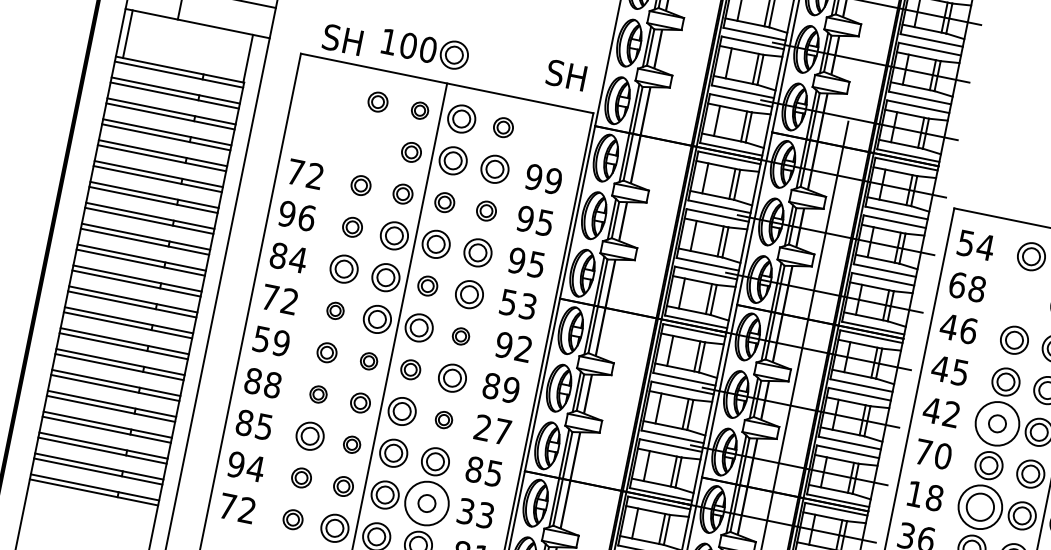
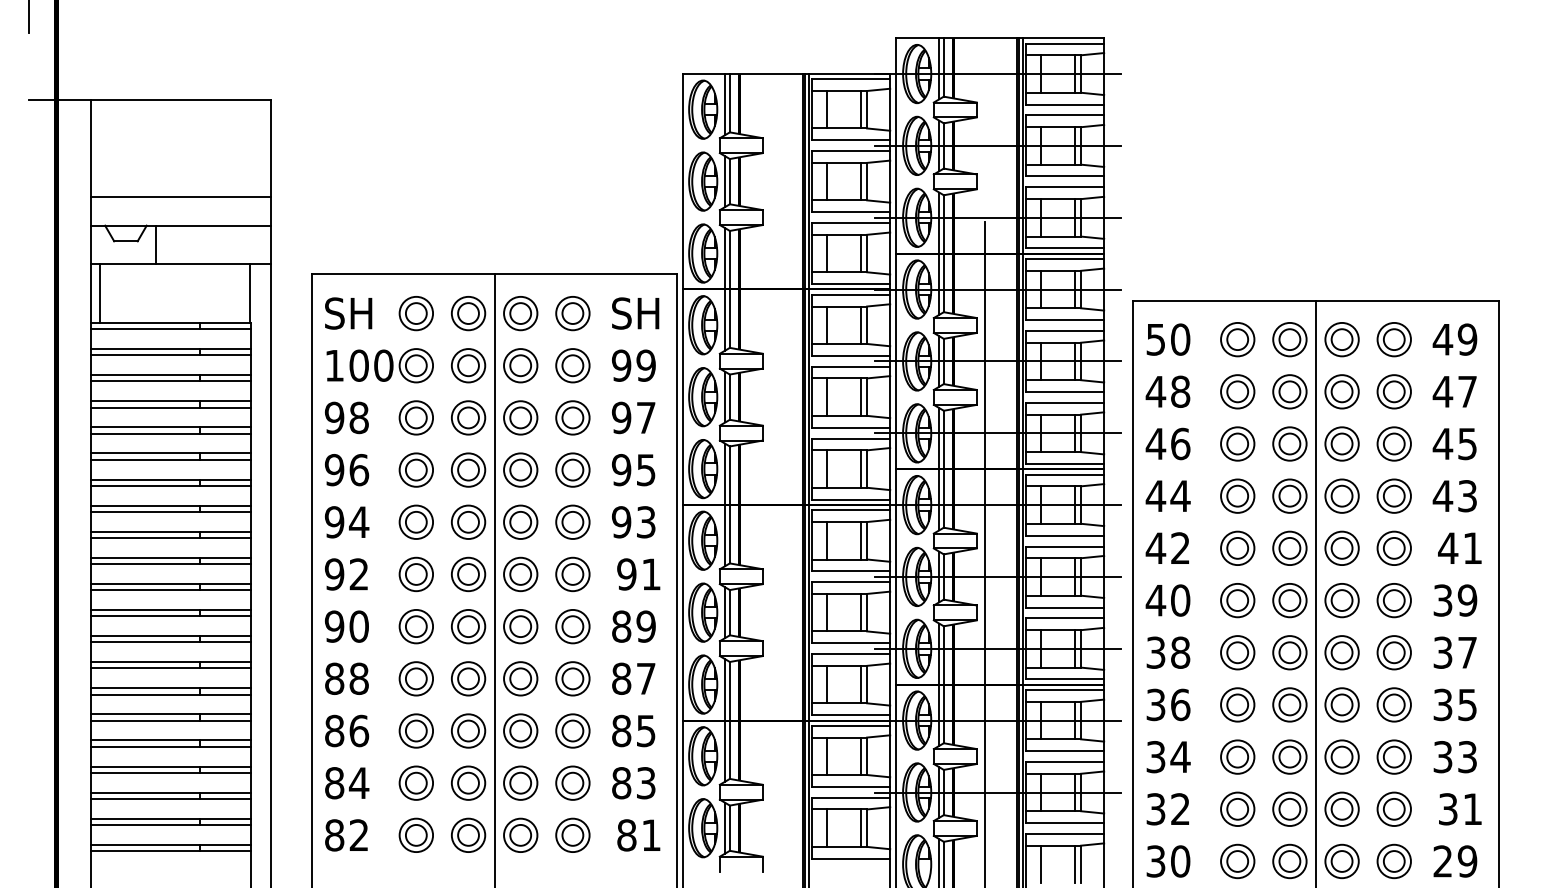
text: (342, 39) -> (348, 313), moved
part: (424, 48) -> (379, 365), moved
text: (566, 75) -> (635, 313), moved
part: (377, 101) -> (415, 313), size x1.43
part: (419, 110) -> (468, 313), size x1.67
part: (503, 127) -> (572, 313), size x1.43
part: (411, 152) -> (468, 365), size x1.43
text: (305, 173) -> (346, 417), 72 -> 98
part: (360, 185) -> (415, 417), size x1.43
part: (402, 193) -> (468, 417), size x1.43
part: (444, 202) -> (520, 417), size x1.43
part: (486, 210) -> (572, 417), size x1.43
text: (545, 223) -> (646, 418), 95 -> 97
part: (352, 226) -> (415, 469), size x1.43
text: (985, 247) -> (1180, 339), 54 -> 50
text: (278, 256) -> (334, 522), 84 -> 94
text: (957, 284) -> (1155, 391), 68 -> 48
part: (427, 285) -> (520, 521), size x1.43
text: (270, 297) -> (334, 574), 72 -> 92
part: (1022, 298) -> (1237, 391), added
text: (508, 302) -> (621, 522), 53 -> 93
part: (334, 310) -> (415, 574), size x1.67
part: (460, 336) -> (572, 574), size x1.67
text: (271, 341) -> (346, 626), 59 -> 90
text: (523, 349) -> (651, 574), 92 -> 91
part: (326, 352) -> (415, 626), size x1.43
part: (368, 361) -> (468, 626), size x1.67
part: (410, 369) -> (520, 626), size x1.43
text: (960, 372) -> (1180, 496), 45 -> 44
part: (318, 394) -> (415, 678), size x1.67
part: (360, 402) -> (468, 678), size x1.43
part: (443, 419) -> (572, 678), size x1.67
circle: (997, 423) -> (1237, 548), size x0.62
text: (264, 426) -> (359, 730), 85 -> 86
text: (482, 427) -> (621, 678), 27 -> 87
part: (351, 444) -> (468, 730), size x1.67
text: (923, 452) -> (1155, 600), 70 -> 40
text: (236, 464) -> (334, 783), 94 -> 84
part: (301, 477) -> (415, 782), size x1.43
part: (343, 485) -> (468, 782), size x1.43
text: (914, 493) -> (1155, 652), 18 -> 38
circle: (426, 502) -> (572, 782), size x0.62
text: (227, 506) -> (334, 835), 72 -> 82
part: (980, 507) -> (1237, 652), size x0.62
text: (465, 511) -> (621, 783), 33 -> 83
part: (292, 518) -> (415, 834), size x1.43

